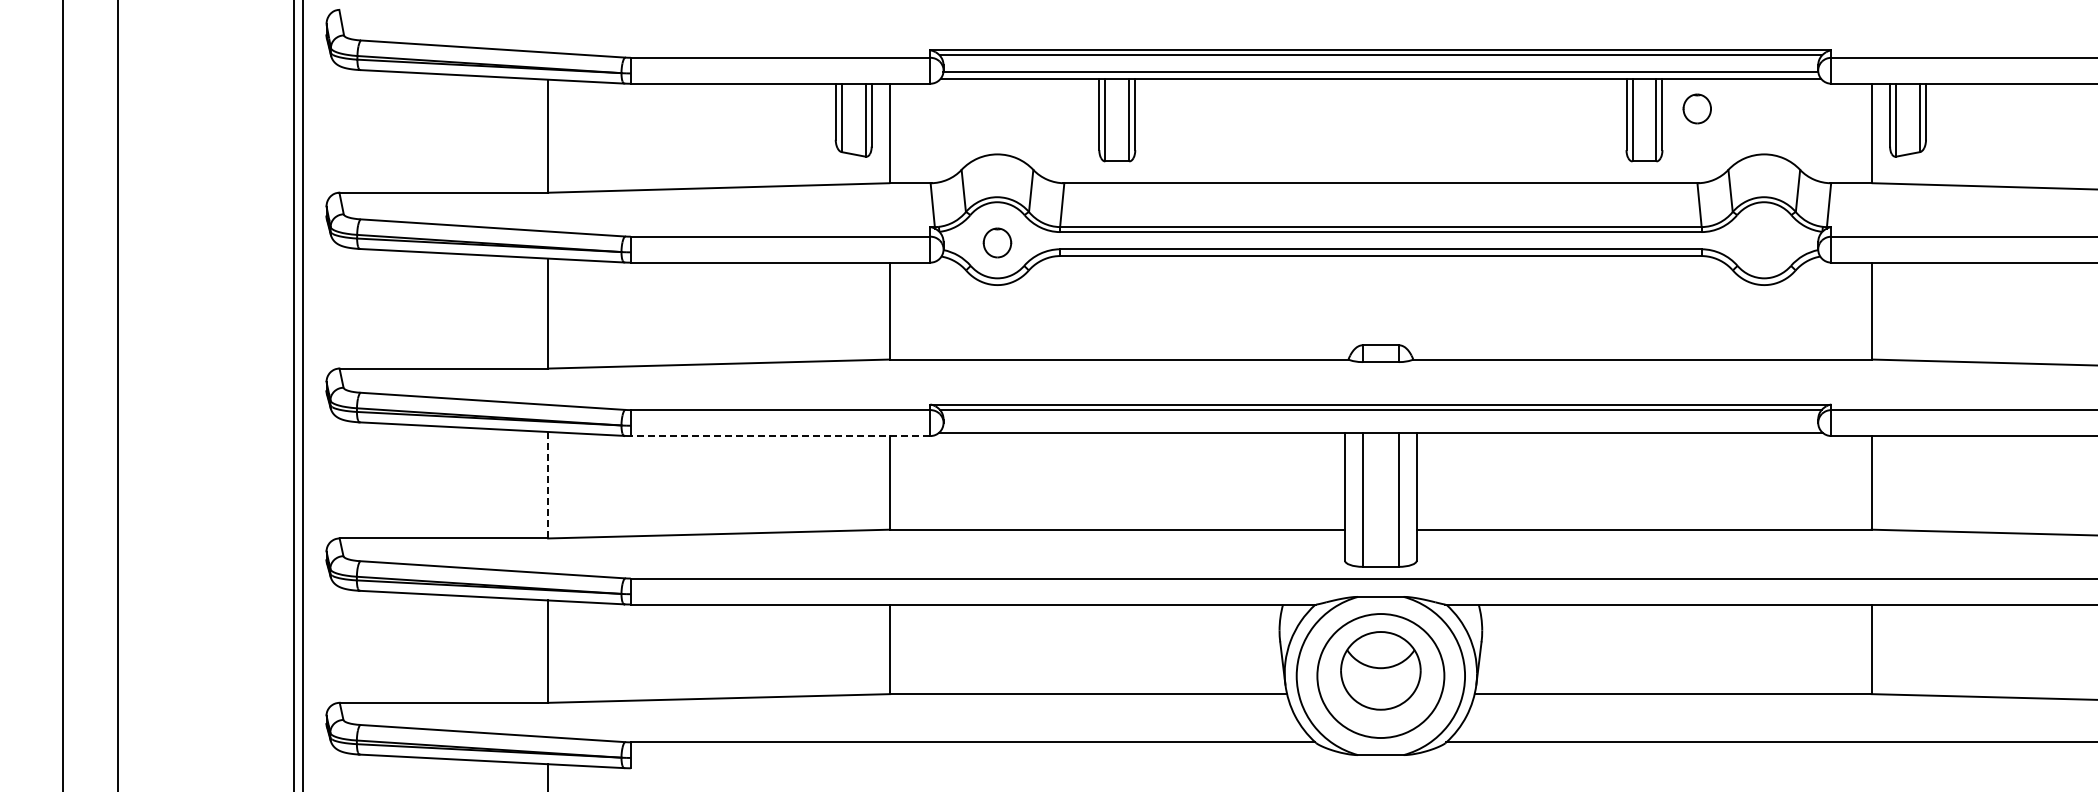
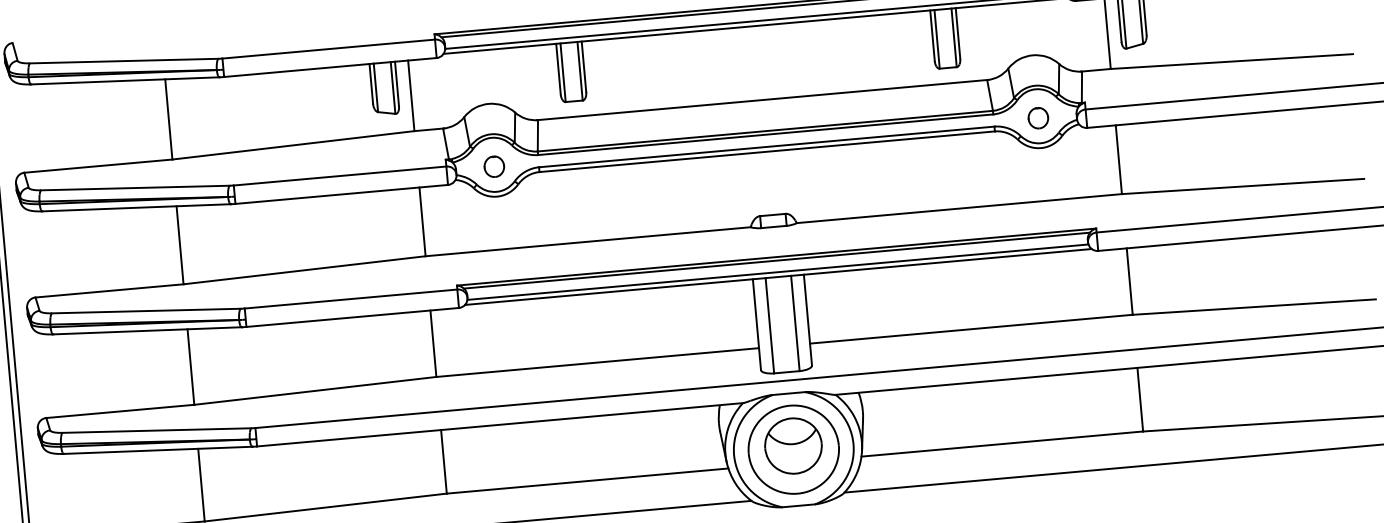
part: (1696, 108) -> (1037, 117), moved
line: (1380, 425) -> (777, 271), added
line: (780, 436) -> (352, 317), dashed -> solid
line: (548, 485) -> (191, 367), dashed -> solid

